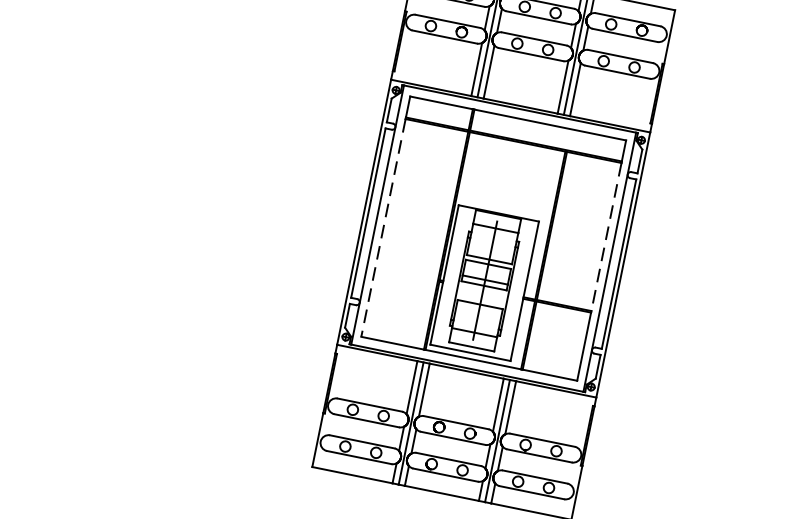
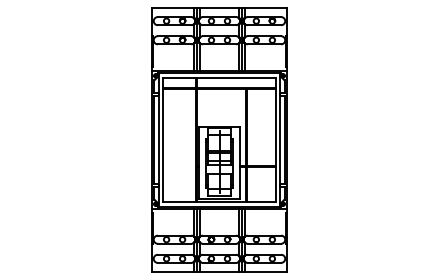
line: (383, 227) -> (163, 145), dashed -> solid
line: (605, 238) -> (275, 128), dashed -> solid

